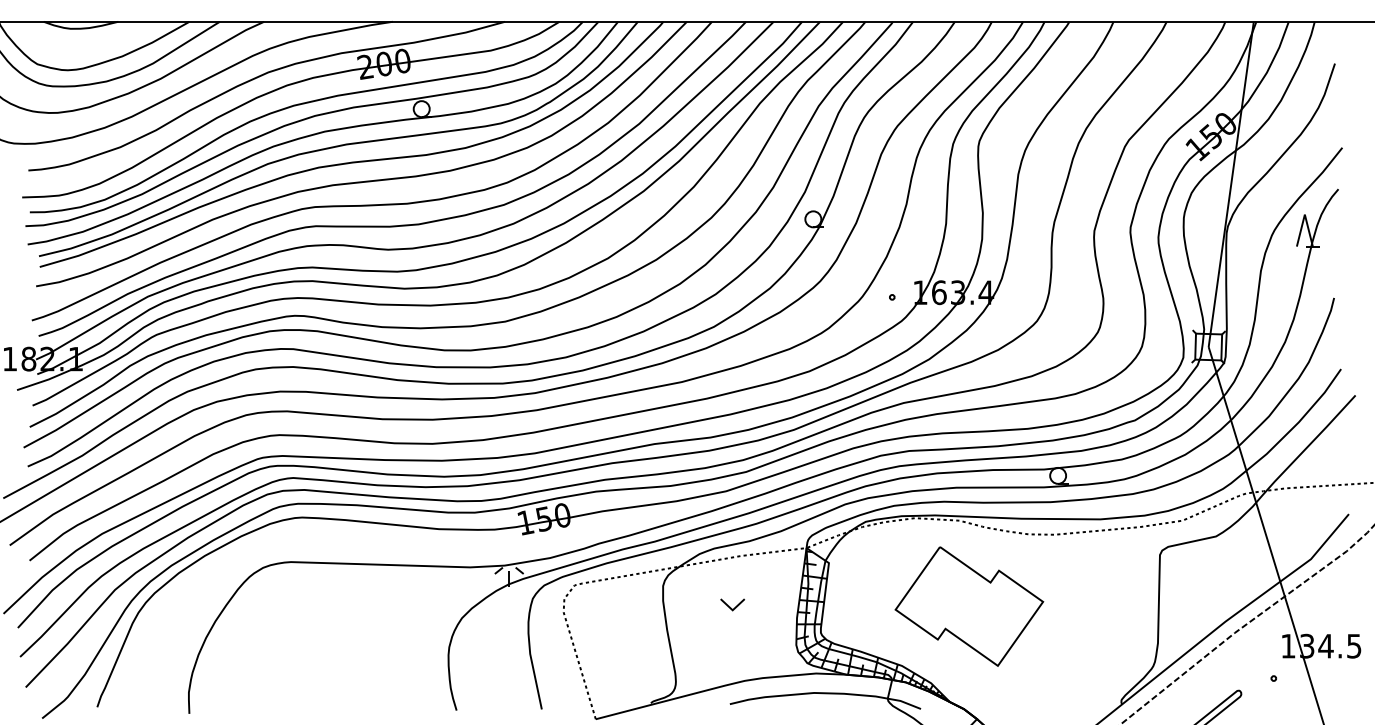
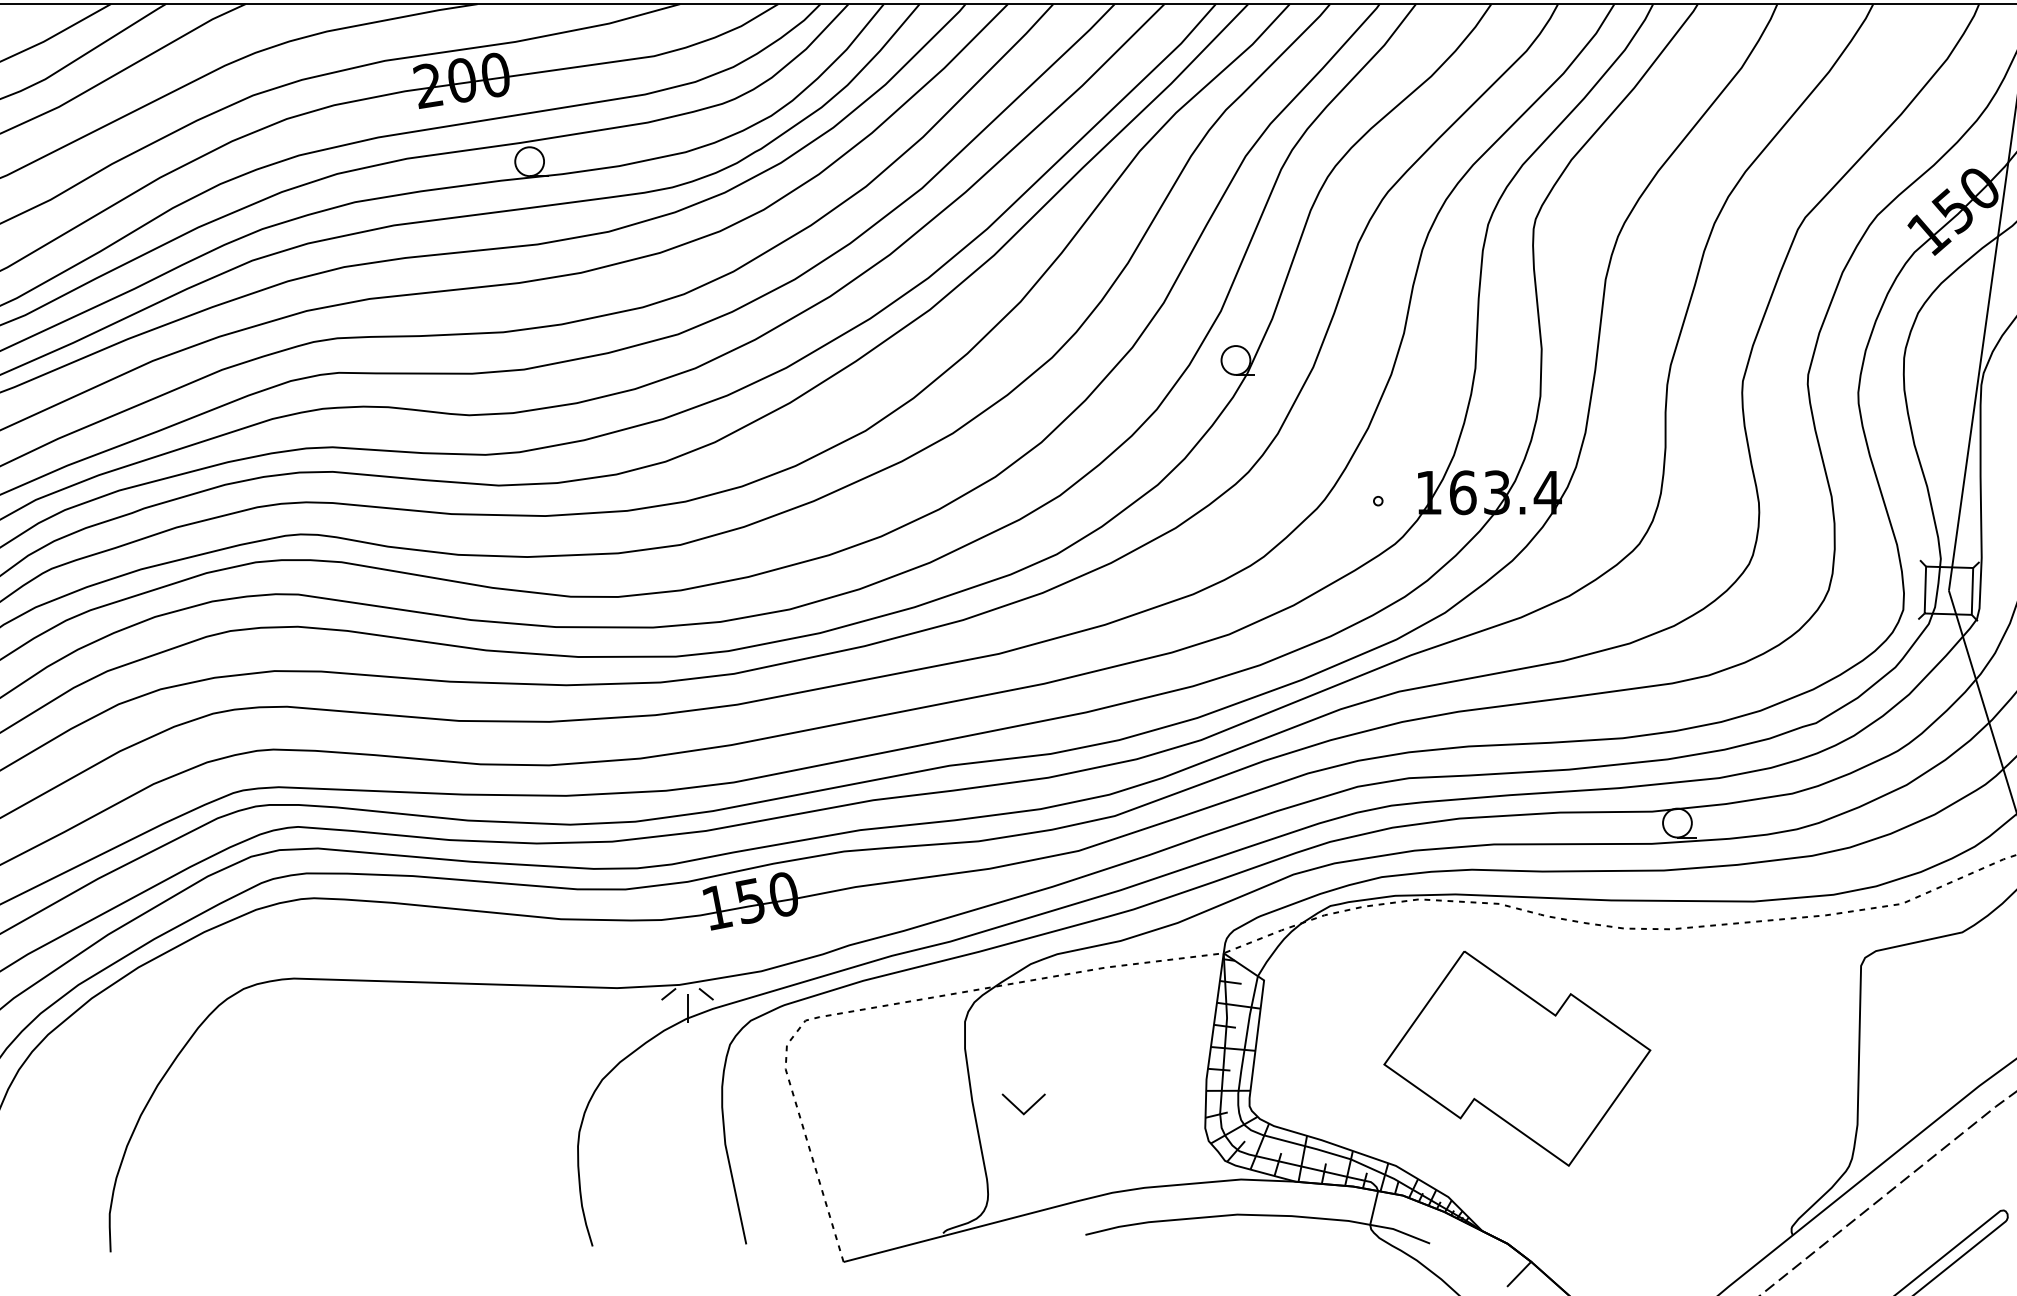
part: (732, 604) -> (1023, 1103), moved

